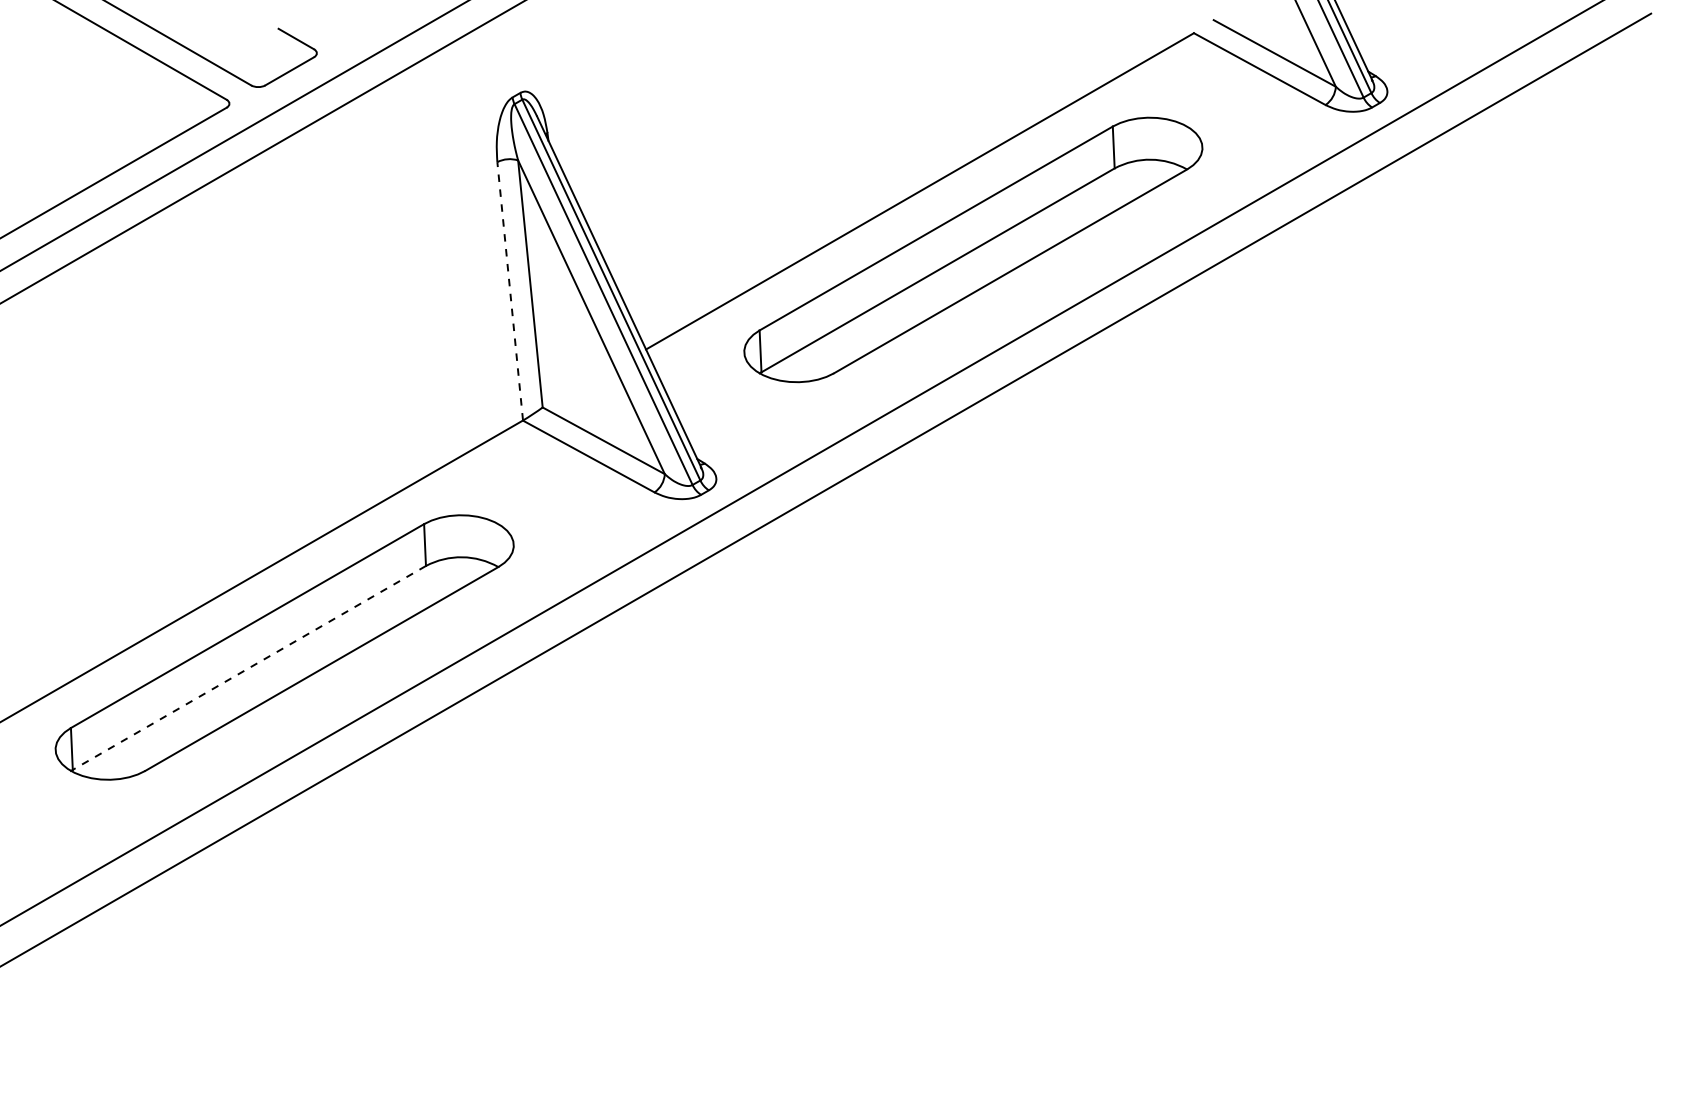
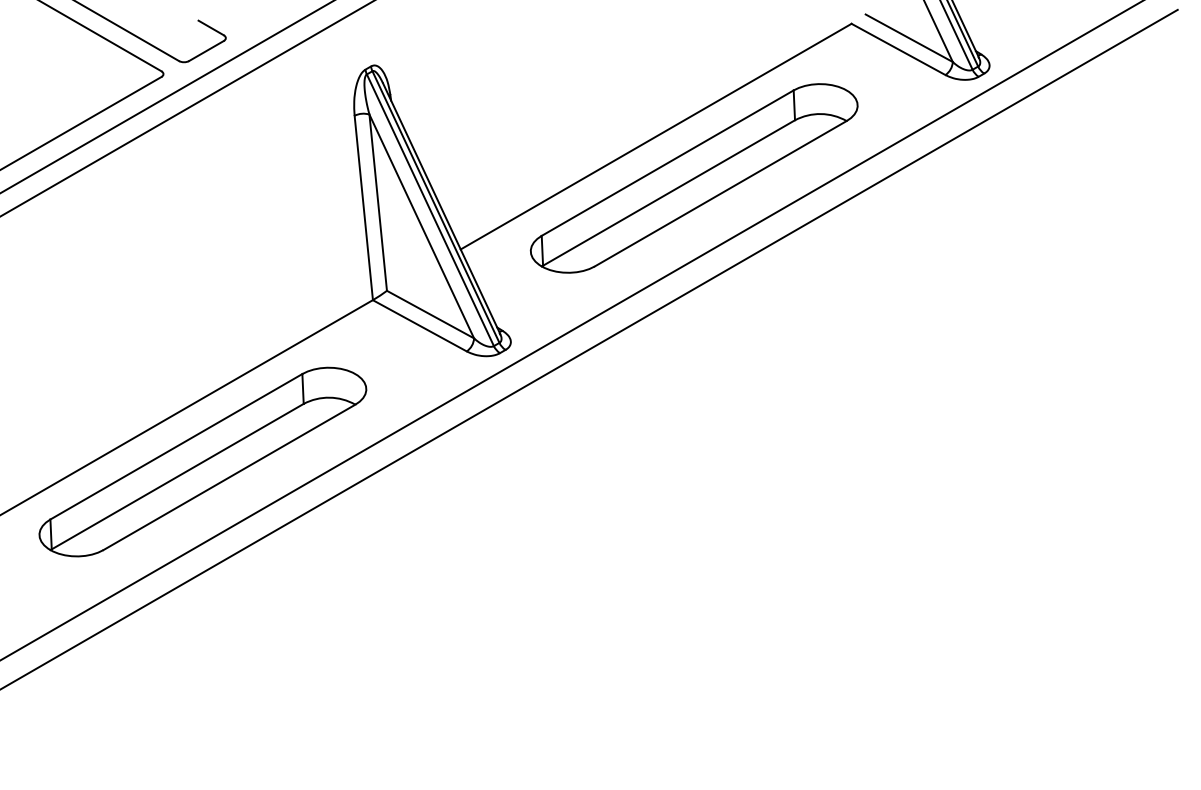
line: (510, 291) -> (364, 208), dashed -> solid
line: (249, 667) -> (177, 476), dashed -> solid

